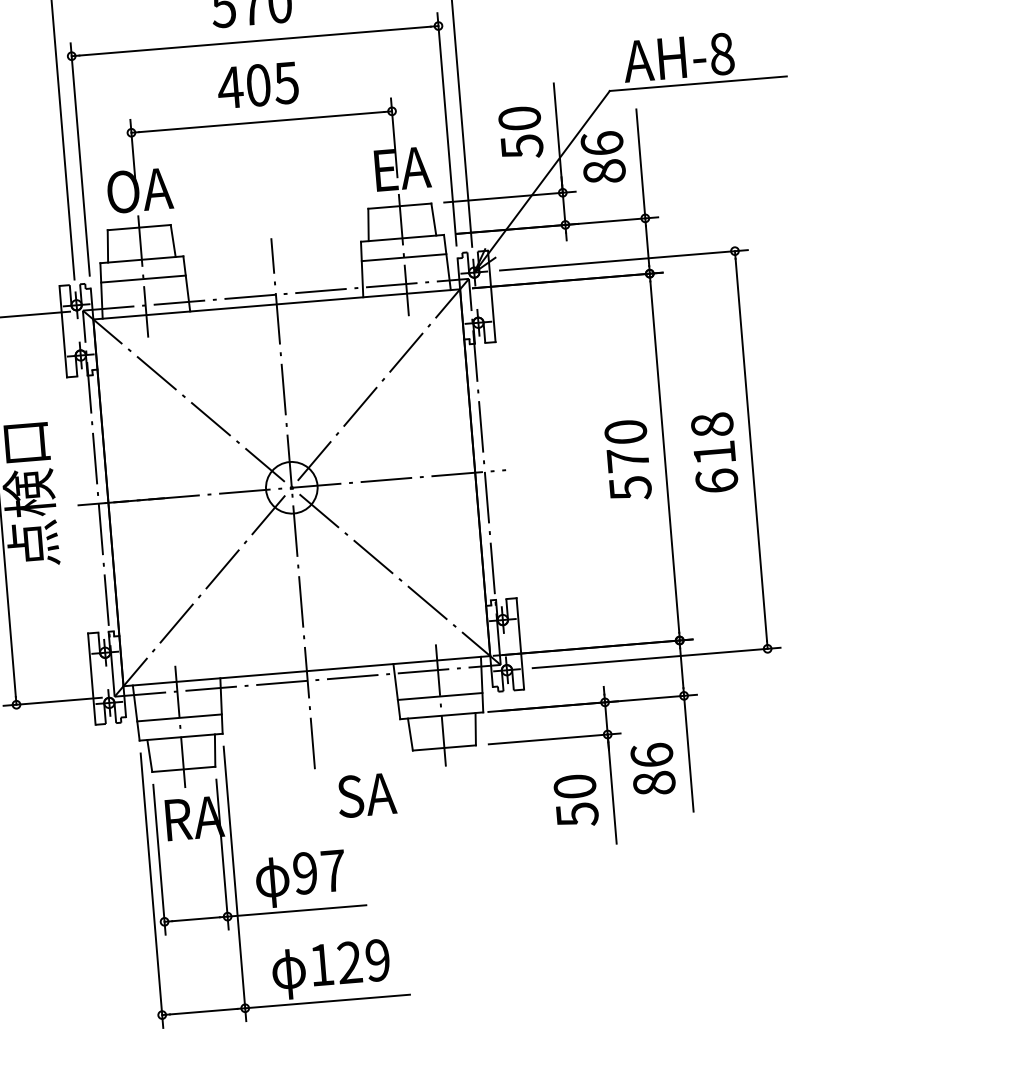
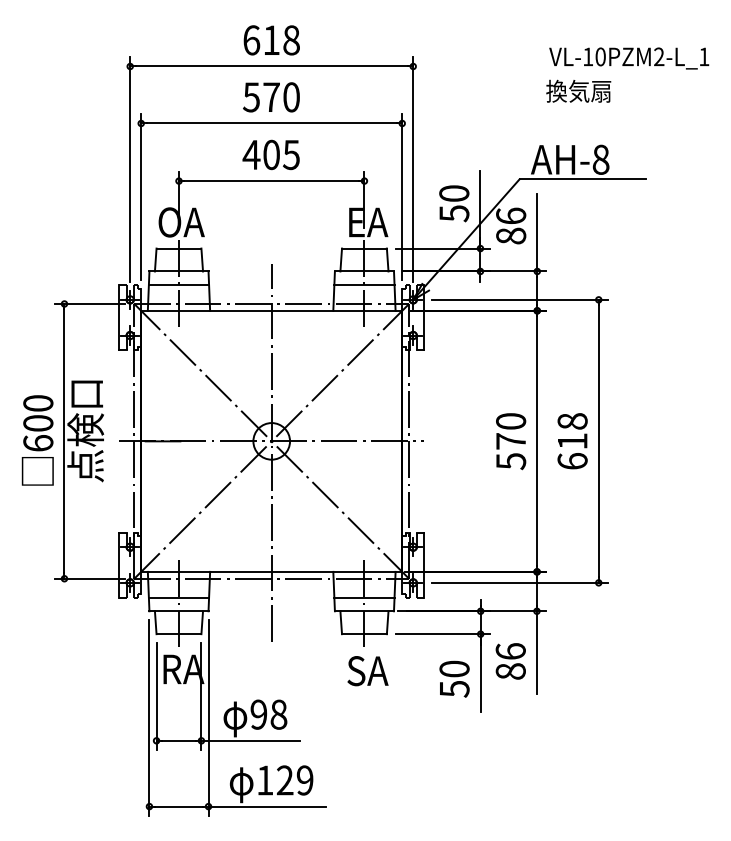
text: (366, 795) -> (367, 671), moved
text: (332, 870) -> (278, 714), 97 -> 98

